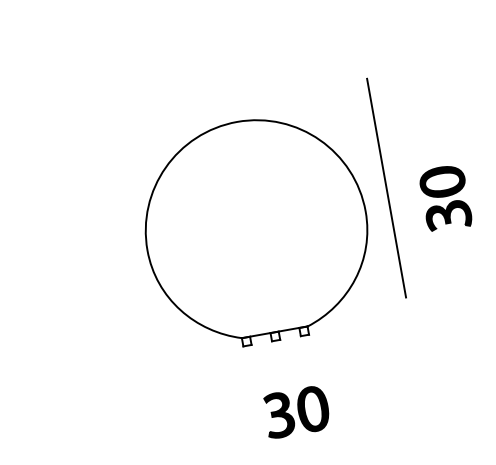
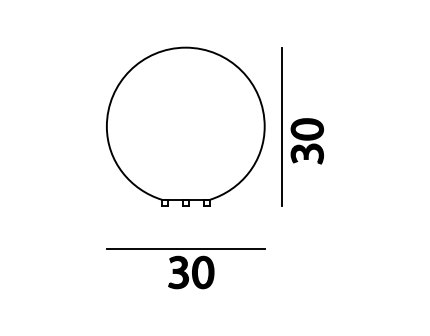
part: (444, 198) -> (306, 141), moved
part: (256, 230) -> (185, 126), moved
line: (282, 380) -> (185, 248), added

